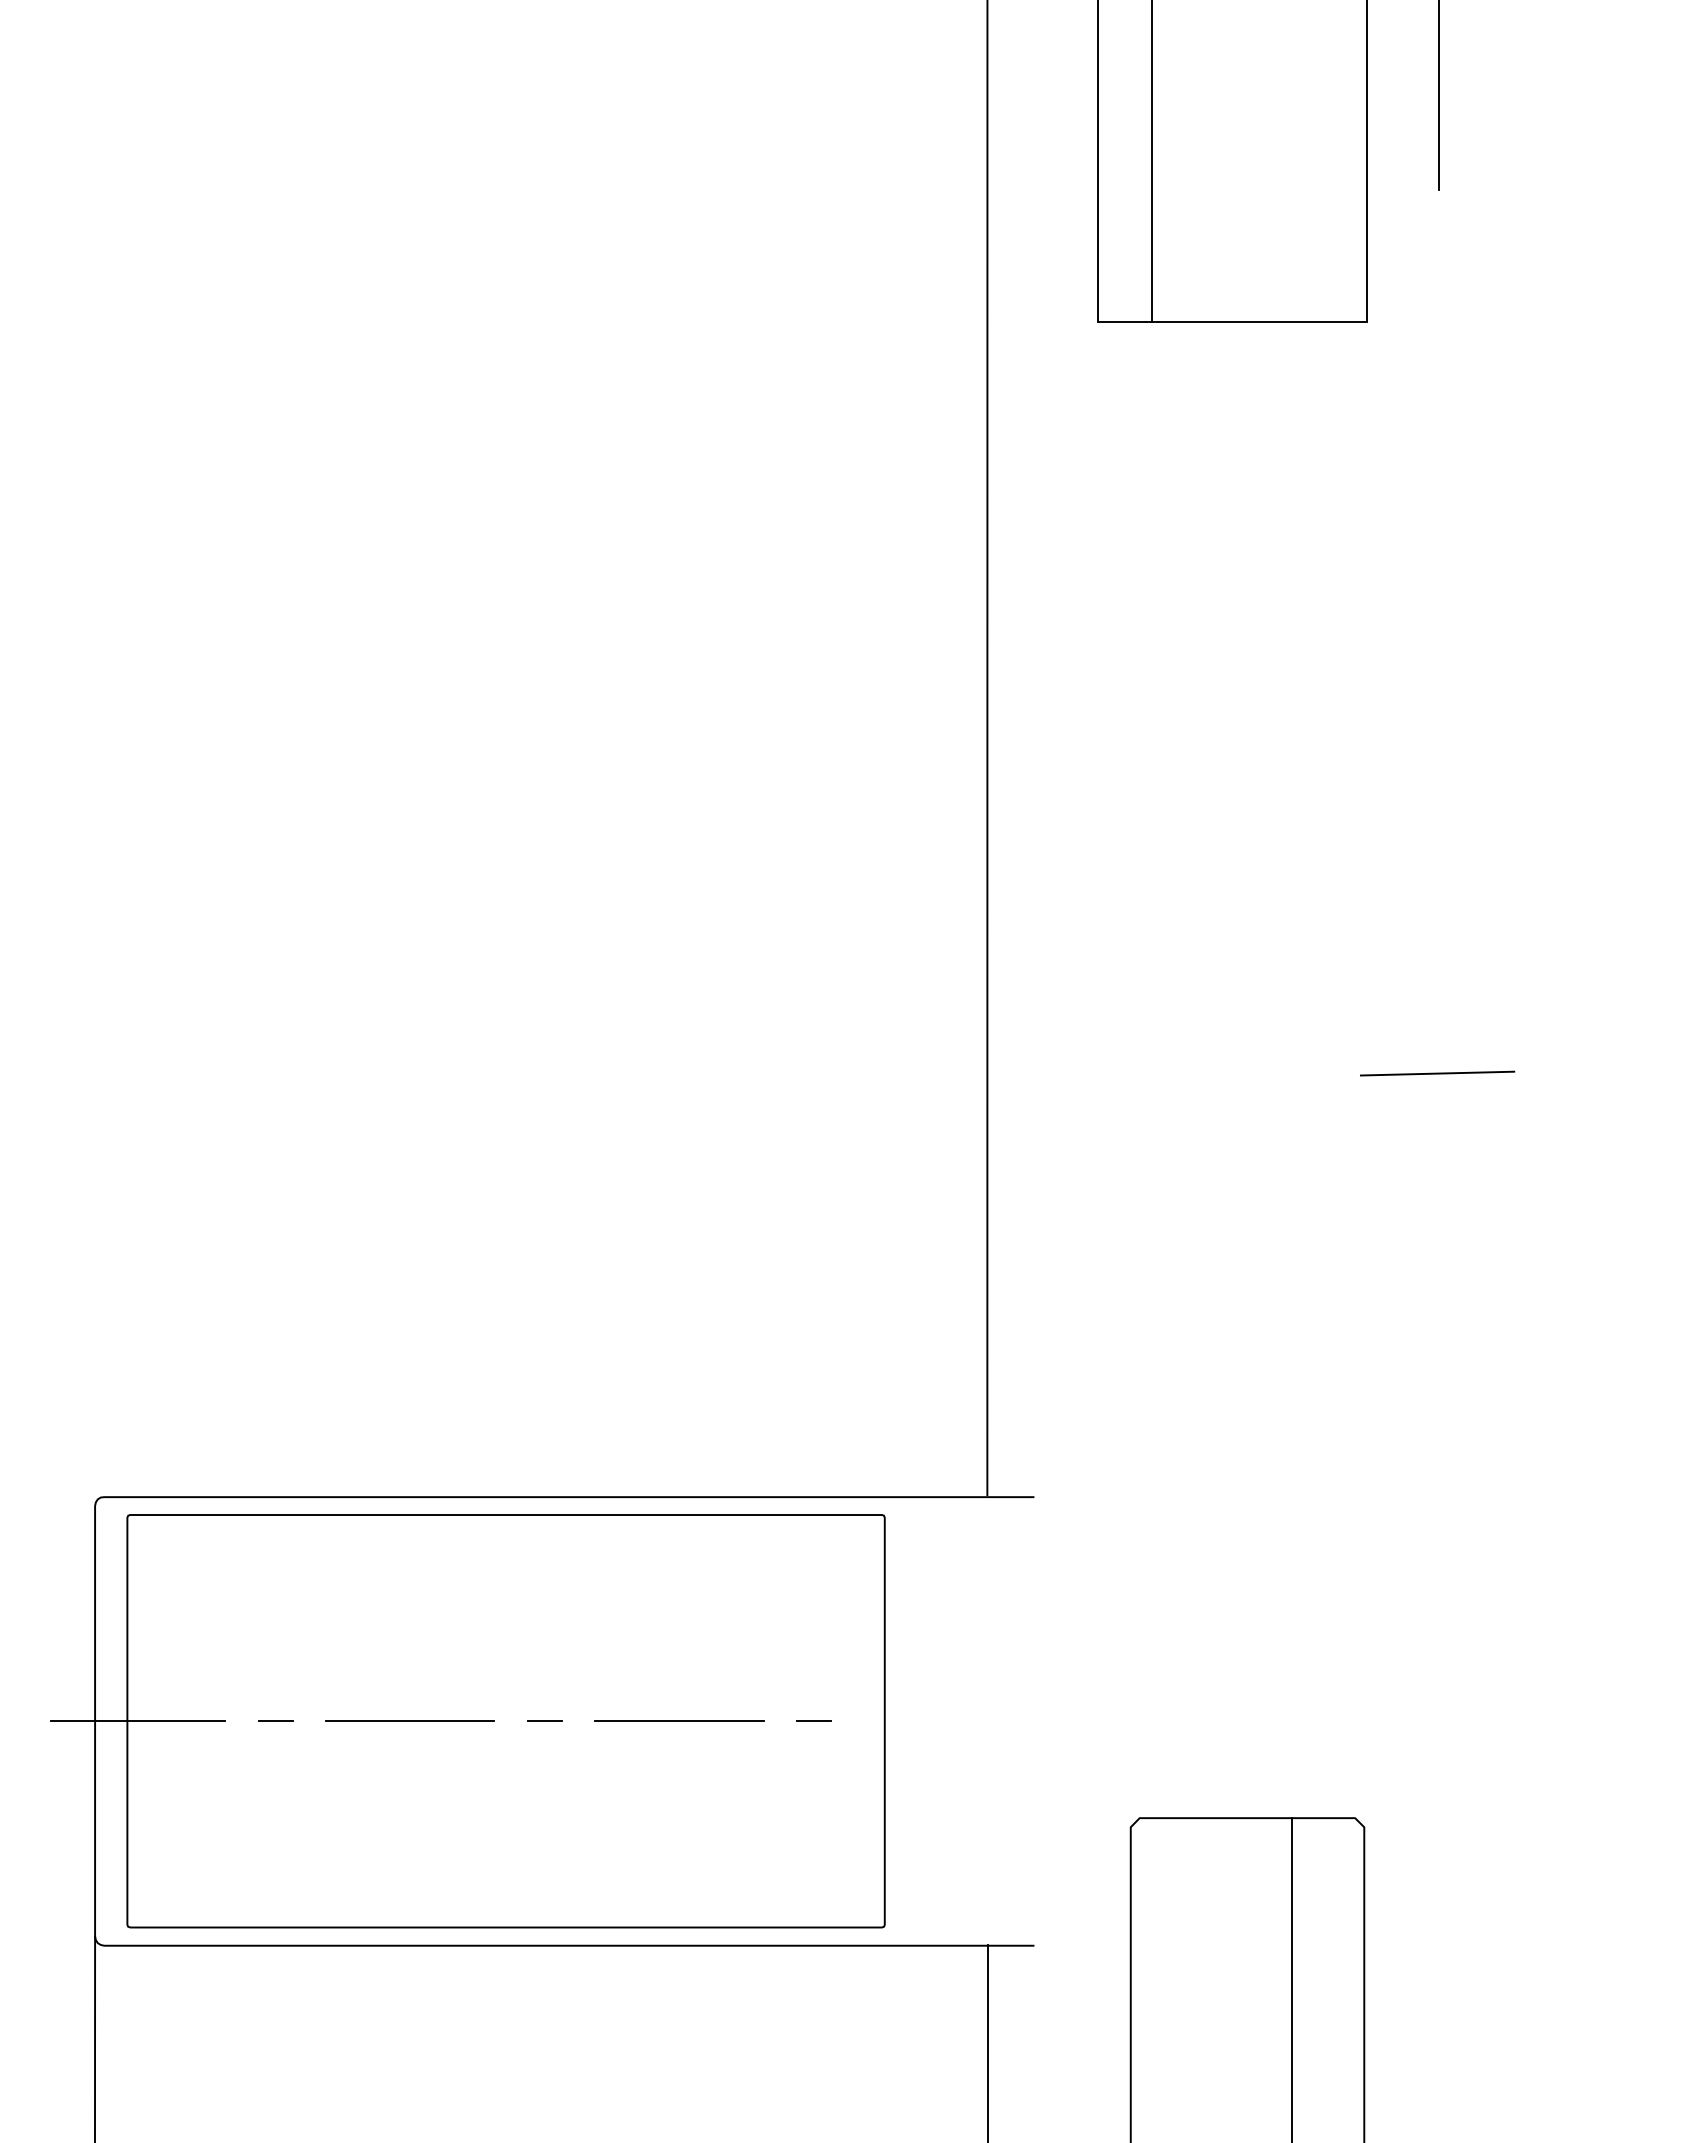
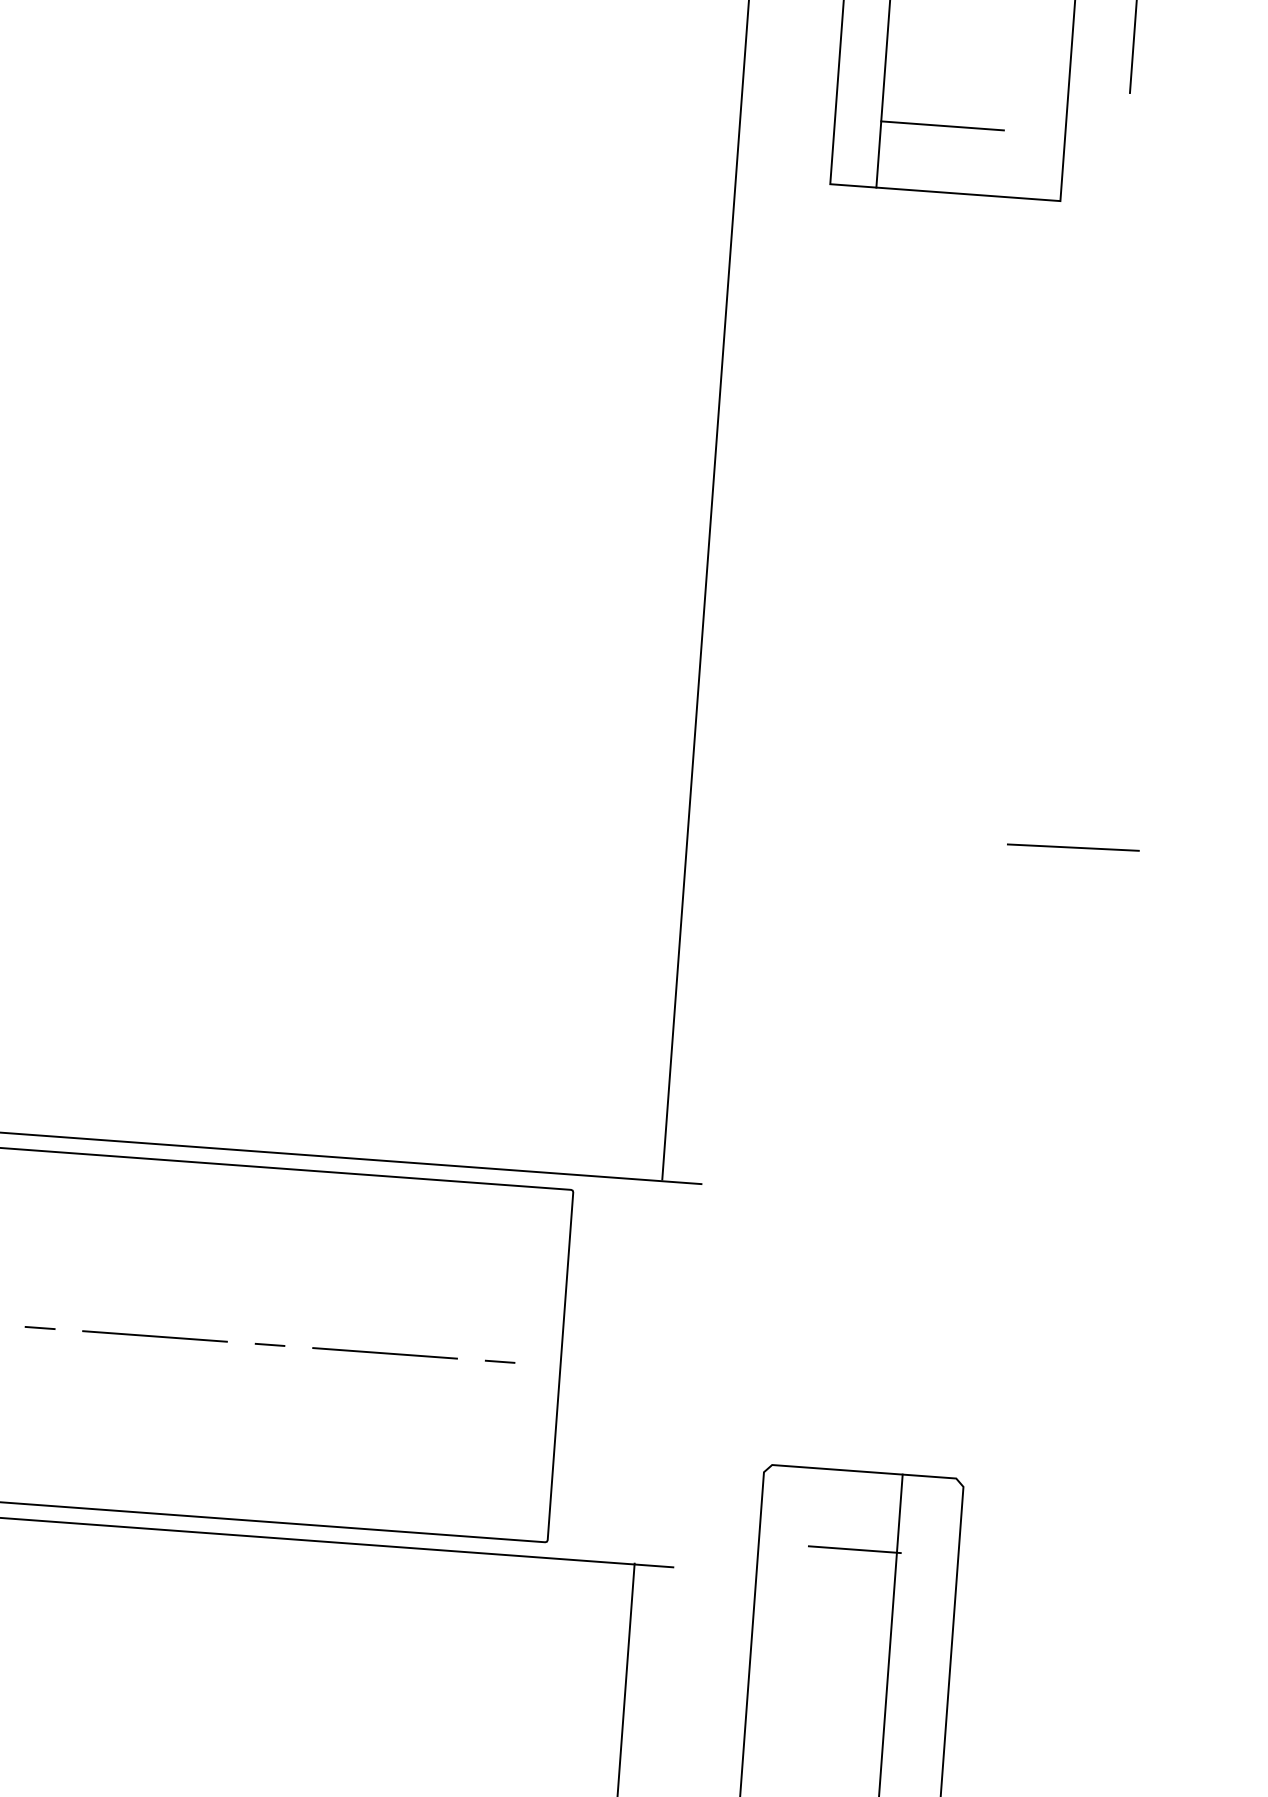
line: (1223, 244) -> (942, 125), added
line: (1242, 1909) -> (854, 1549), added

